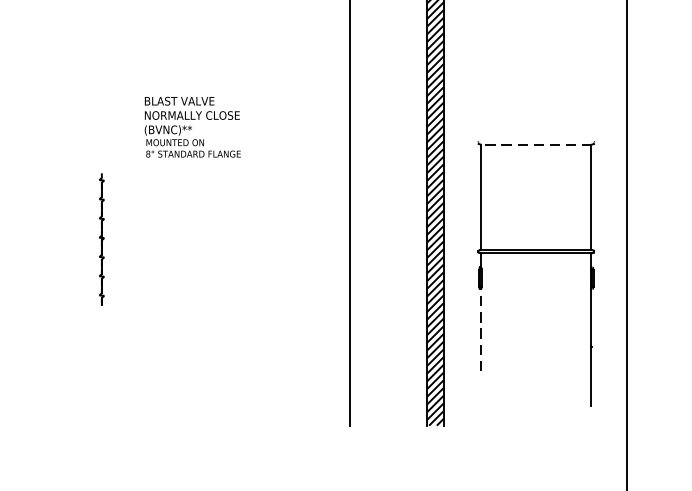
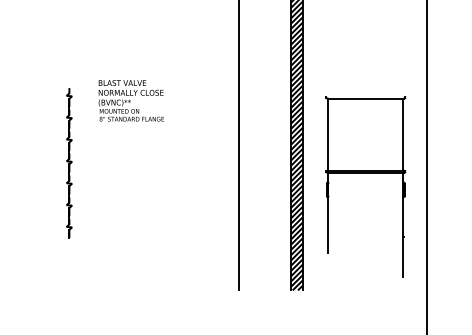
text: (192, 126) -> (131, 100), moved
line: (535, 144) -> (365, 98), dashed -> solid
part: (101, 239) -> (69, 163), size x1.67
line: (481, 329) -> (328, 224), dashed -> solid

